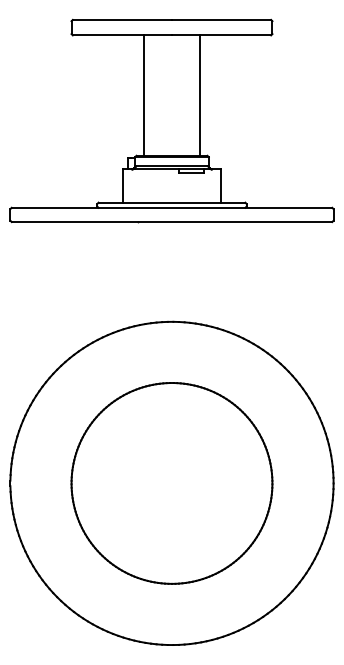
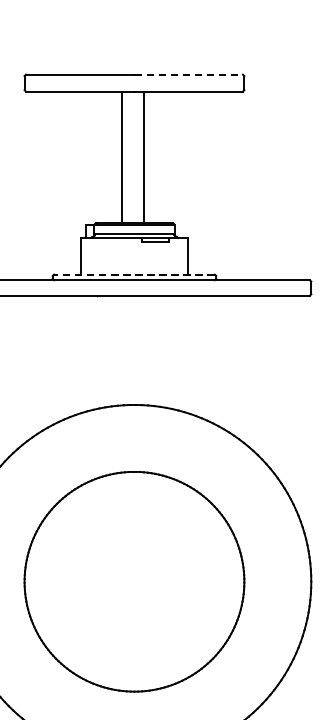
line: (221, 19) -> (188, 74), solid -> dashed
line: (144, 95) -> (143, 157), moved
line: (199, 95) -> (121, 157), moved
line: (171, 202) -> (133, 274), solid -> dashed

